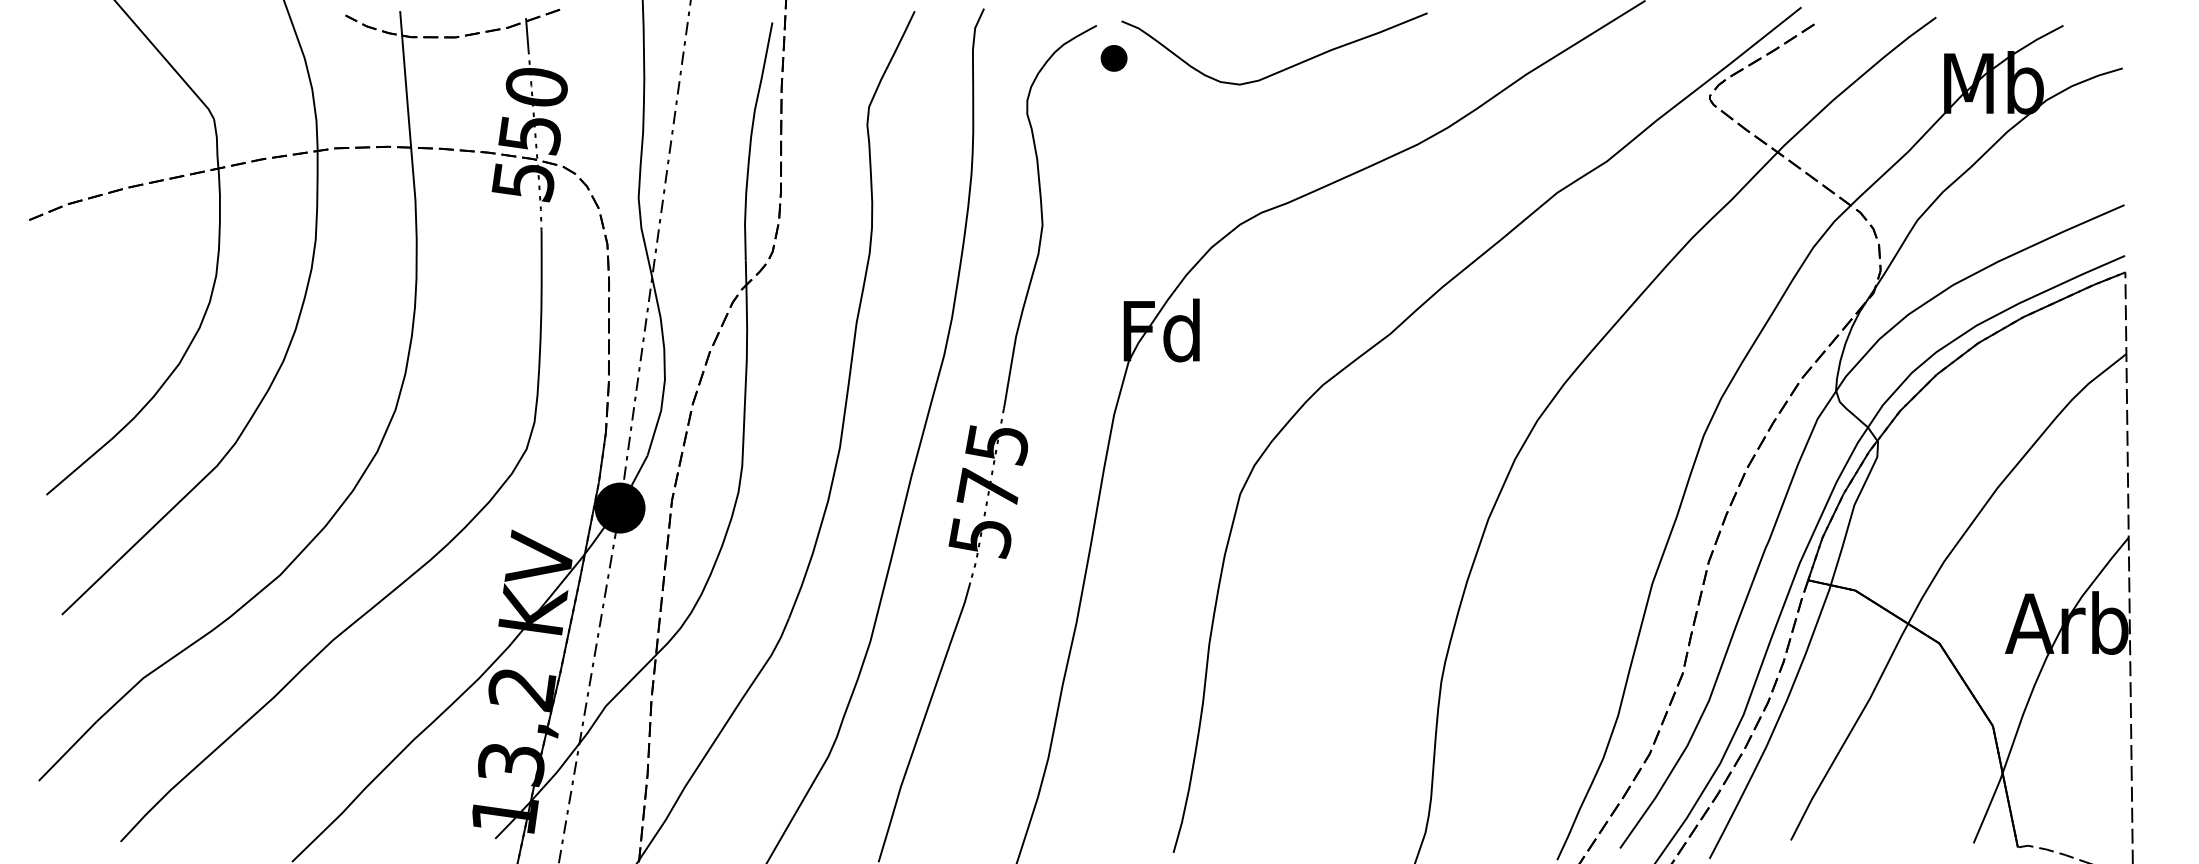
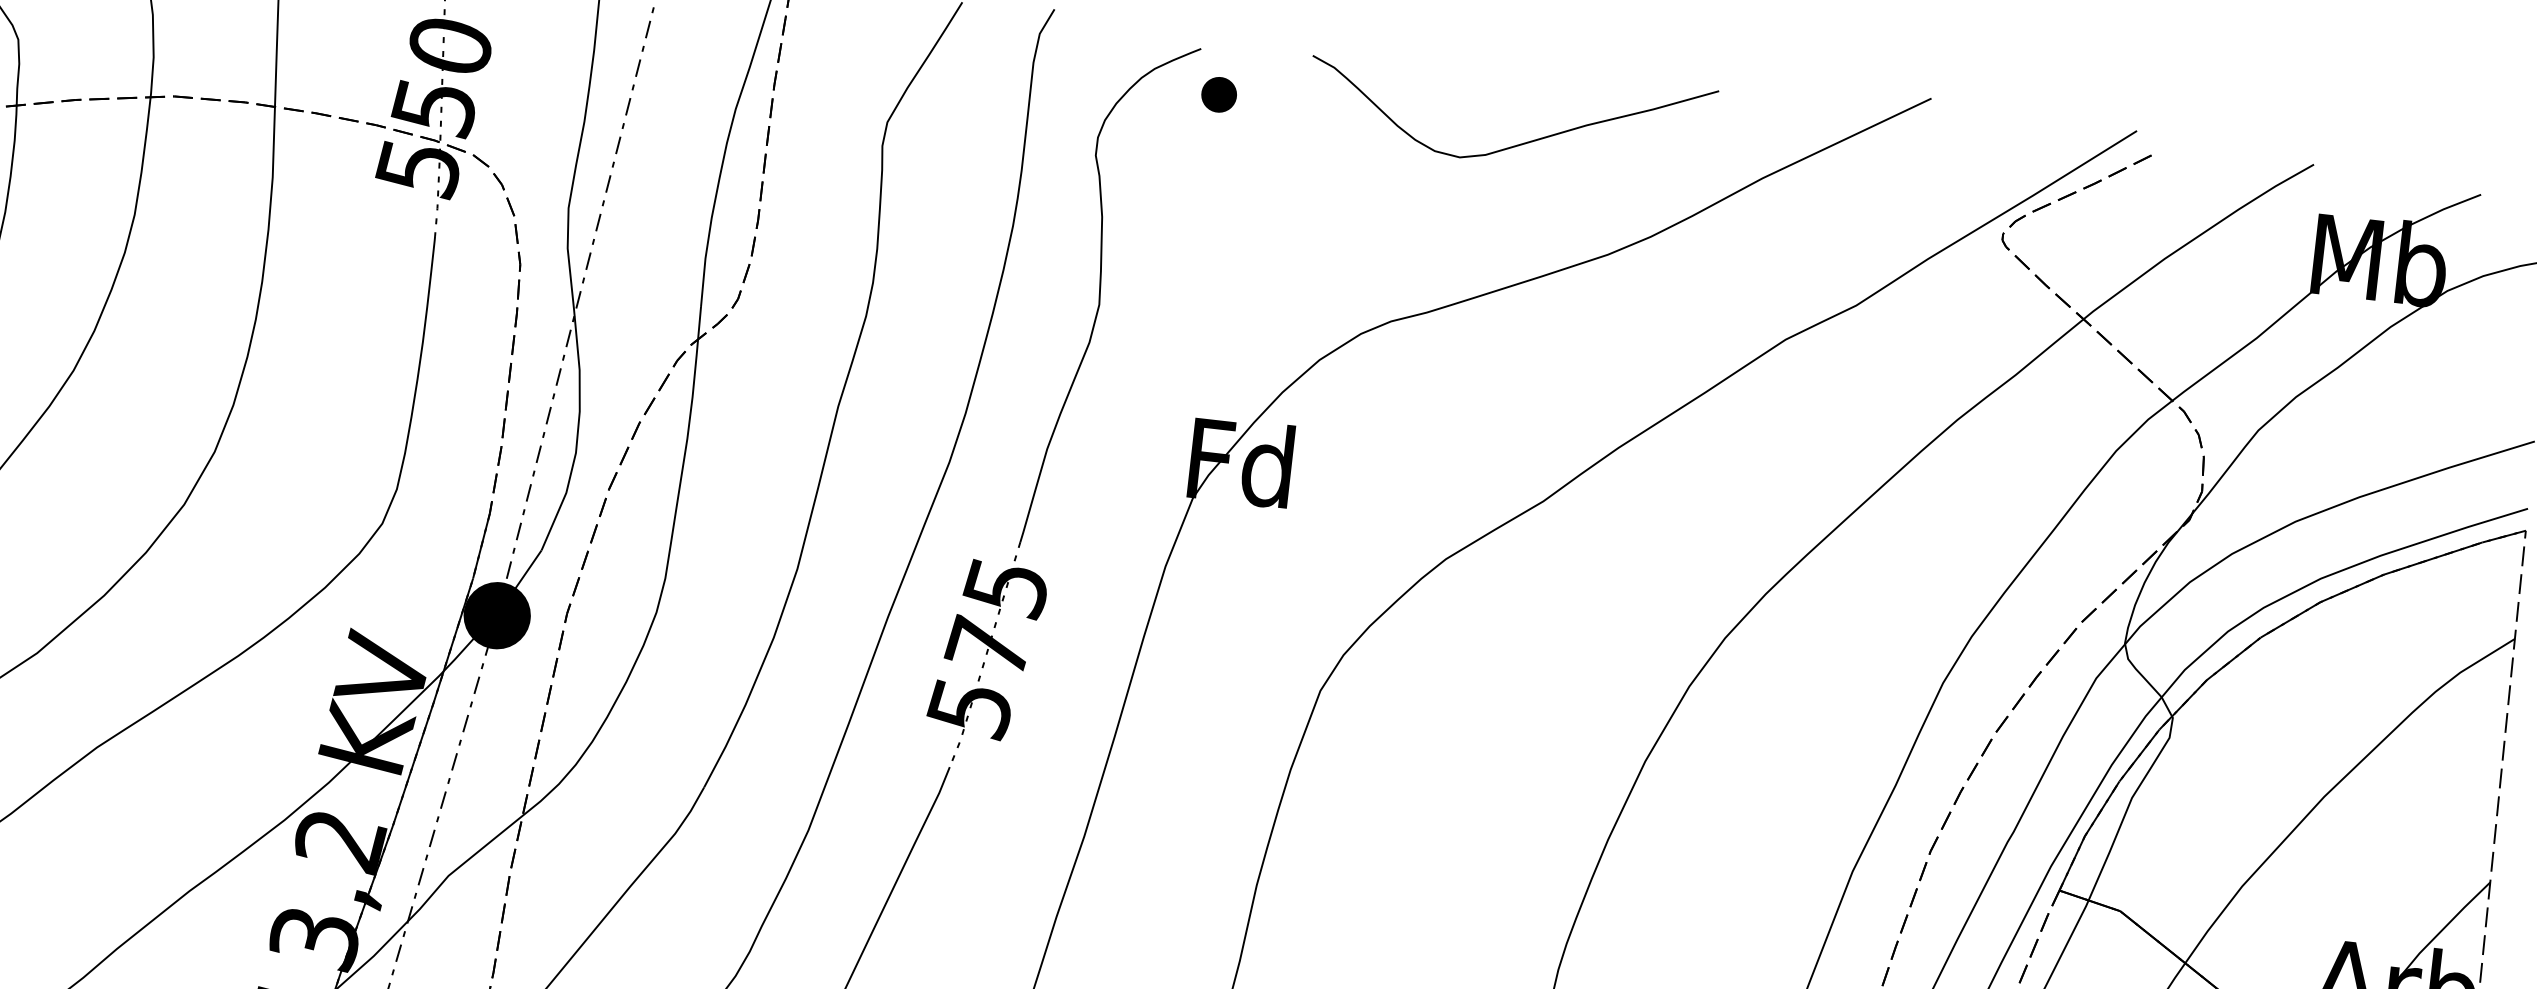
curve: (1284, 68) -> (1521, 142), moved

